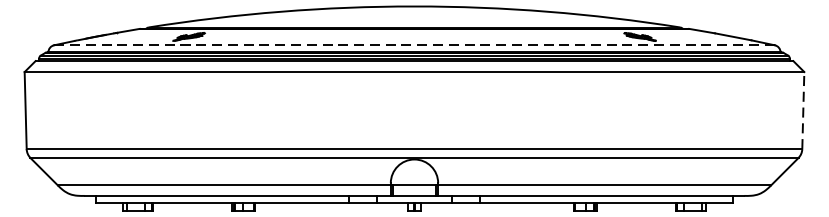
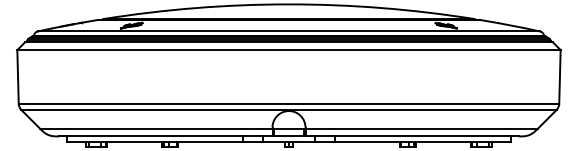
line: (415, 45) -> (289, 31), dashed -> solid
line: (802, 109) -> (559, 76), dashed -> solid

